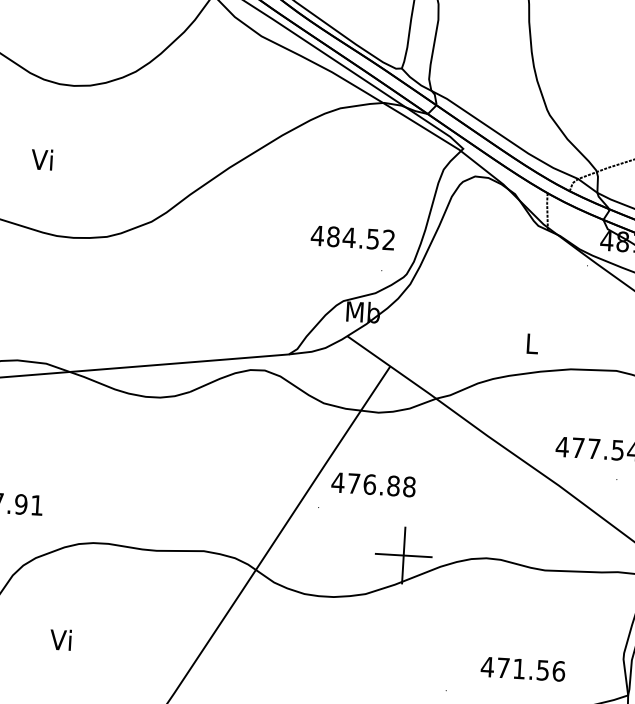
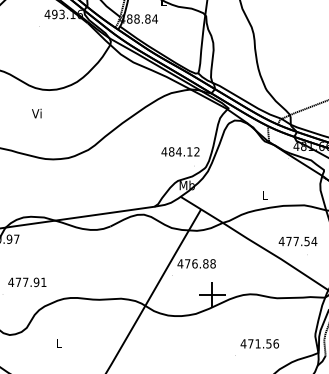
text: (41, 159) -> (36, 113), moved
text: (372, 238) -> (189, 151), 484.52 -> 484.12
text: (61, 638) -> (58, 342), Vi -> L
text: (522, 668) -> (259, 343), moved

